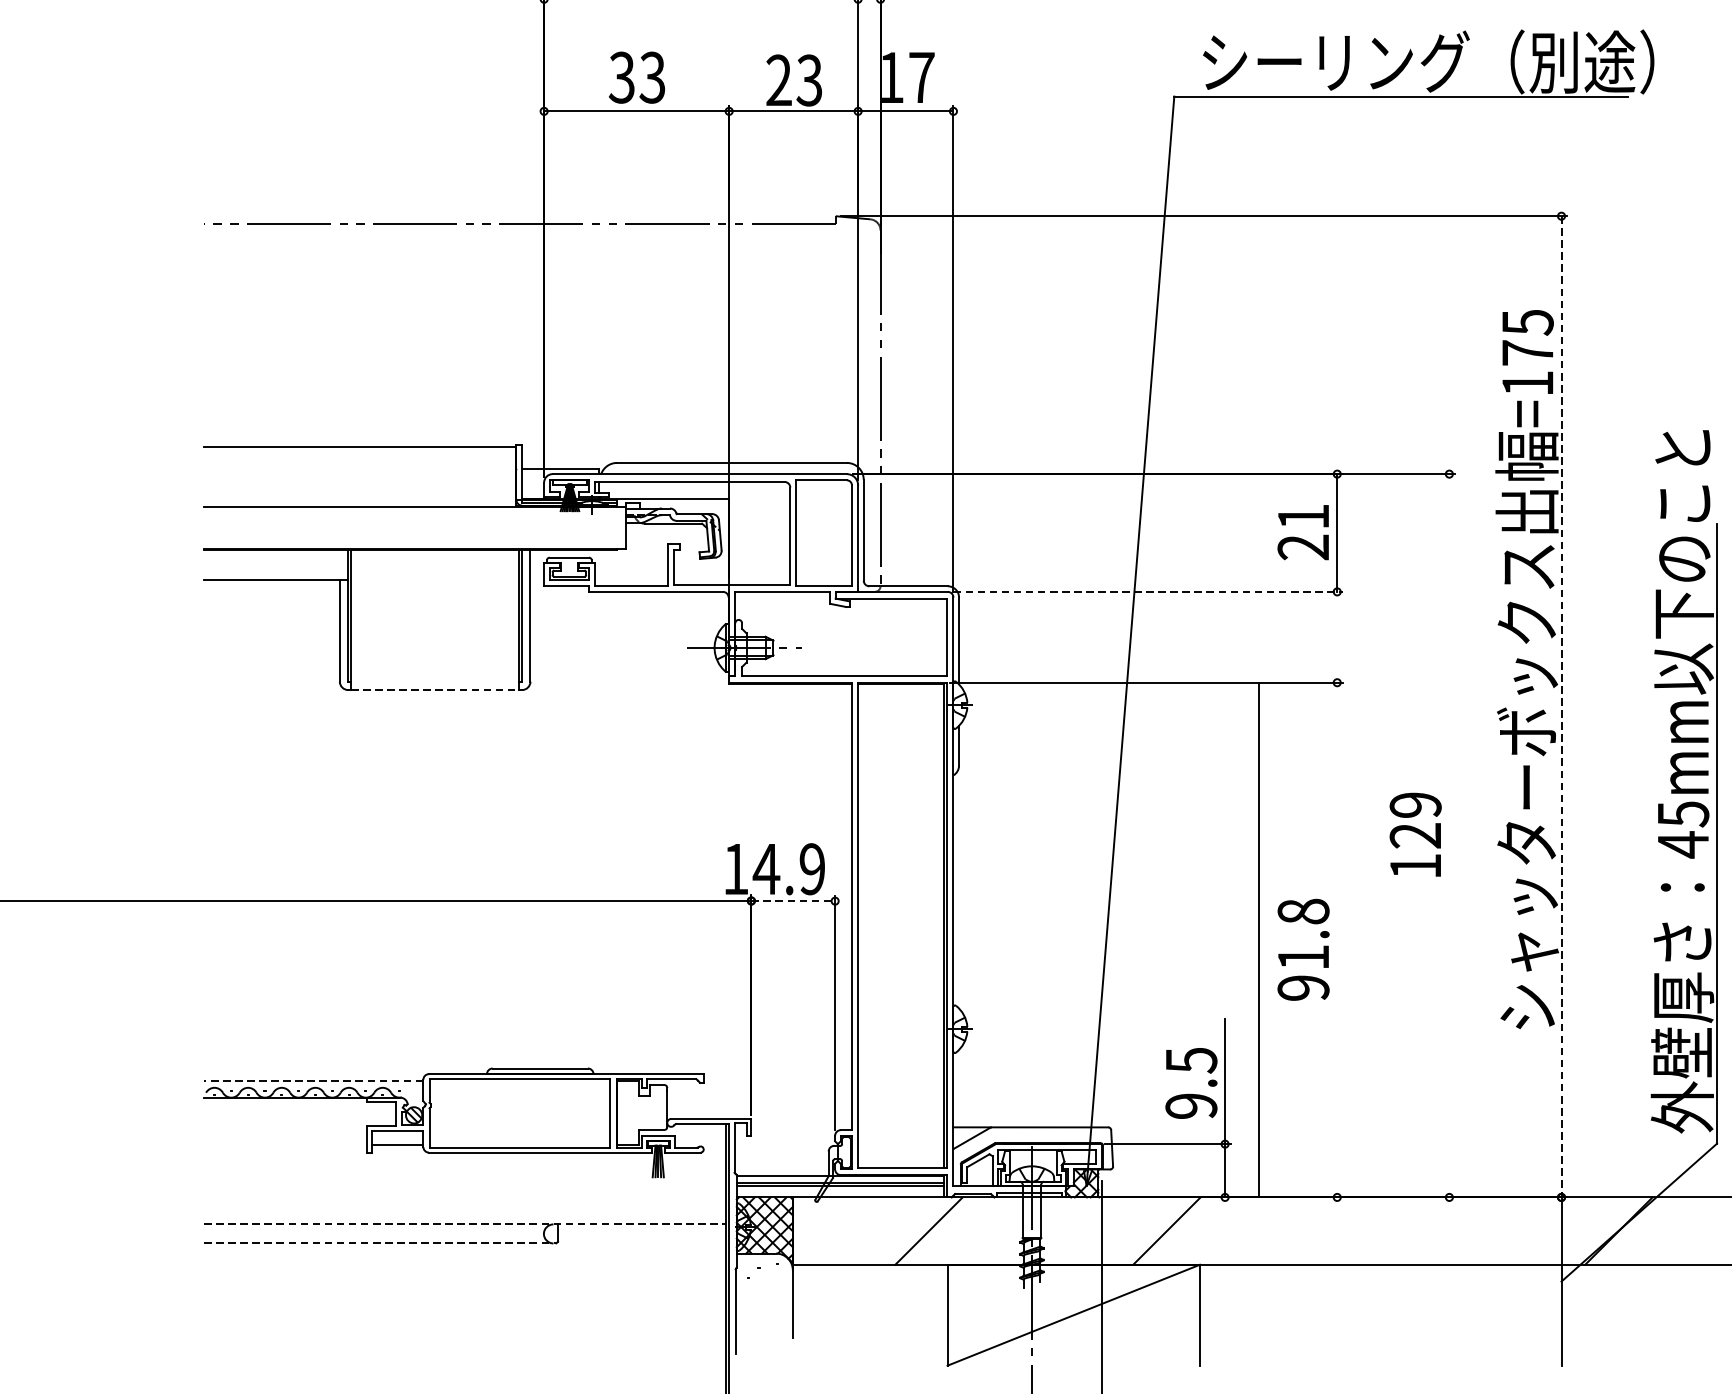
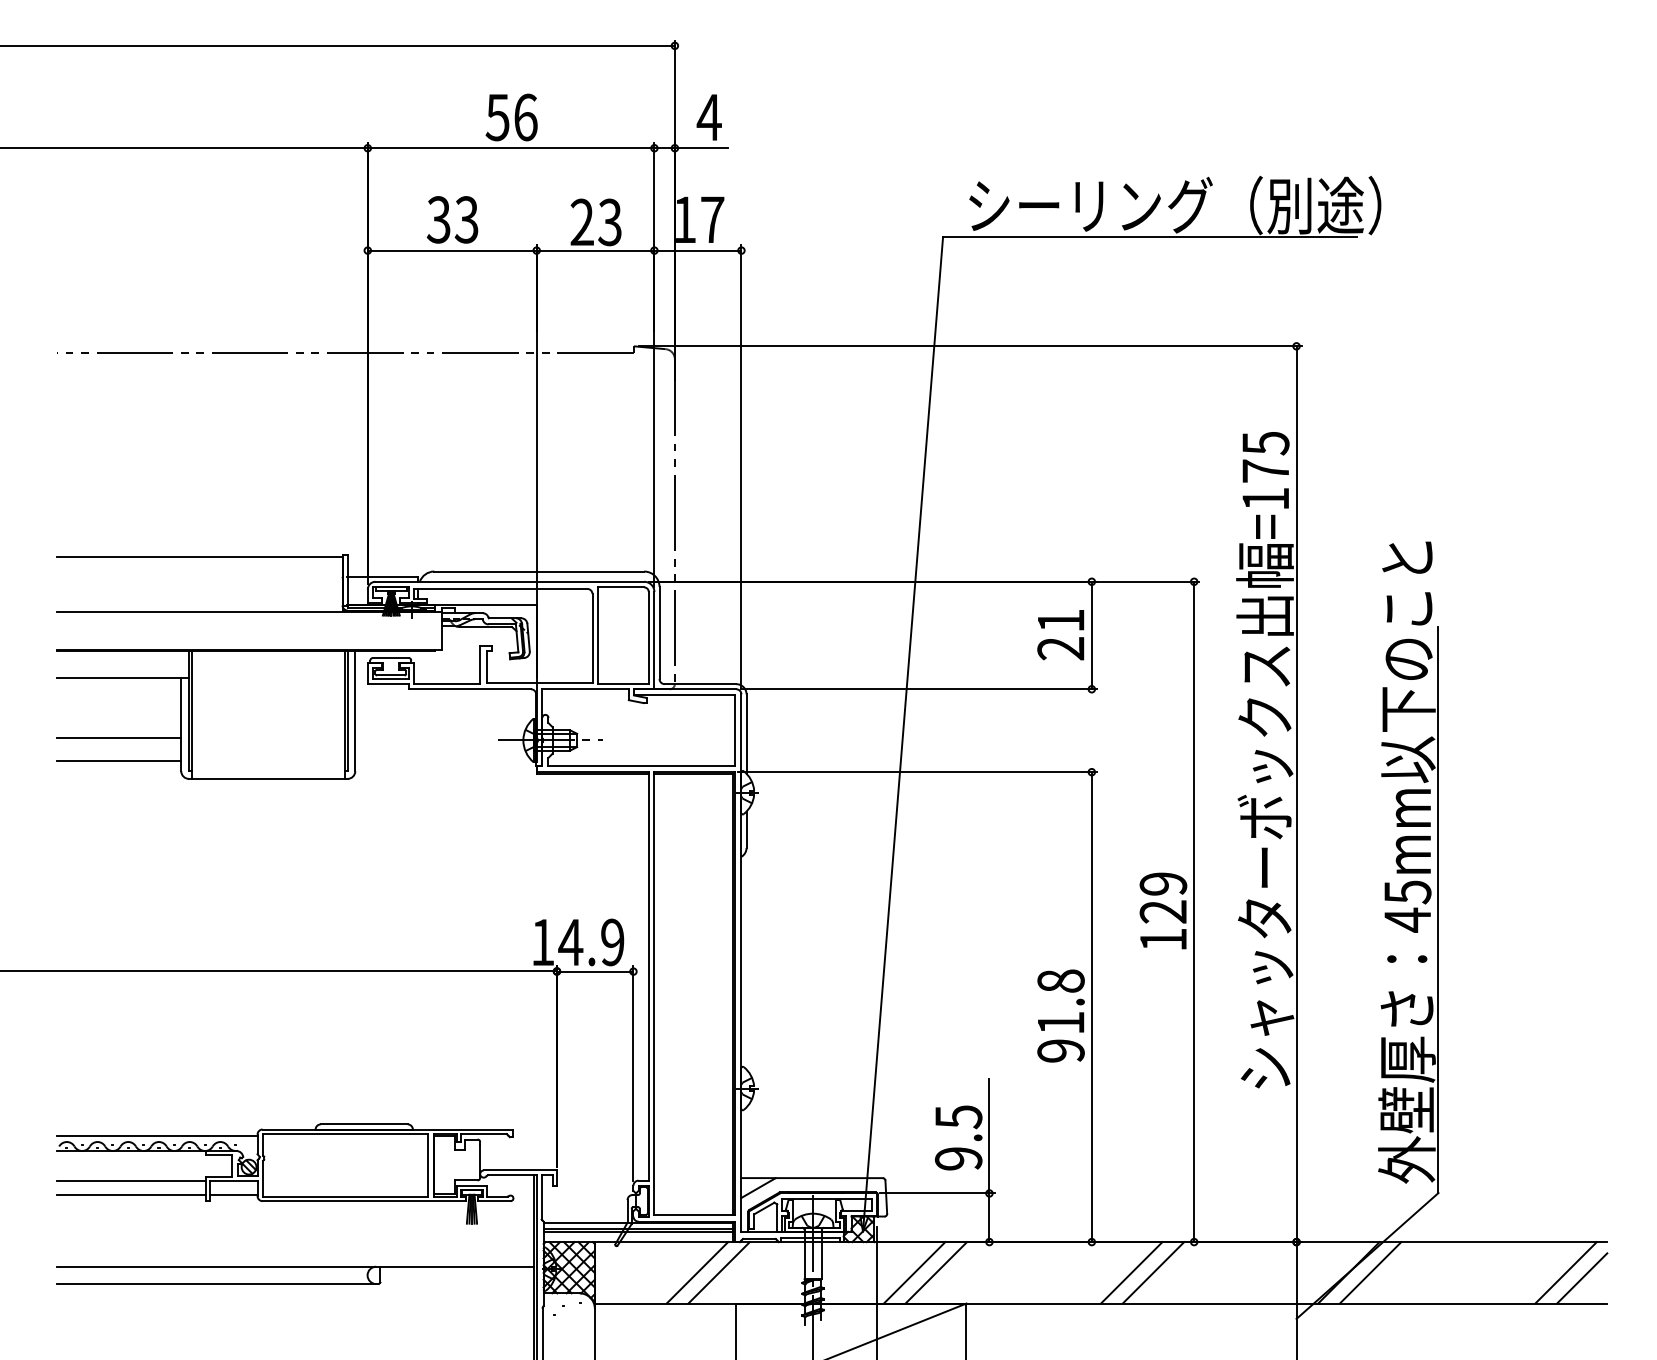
line: (1148, 592) -> (919, 689), dashed -> solid
line: (272, 645) -> (119, 738), added
line: (272, 671) -> (119, 761), added
line: (435, 689) -> (268, 778), dashed -> solid
line: (1561, 707) -> (1296, 794), dashed -> solid
line: (1449, 835) -> (1194, 911), added
line: (793, 901) -> (595, 971), dashed -> solid
line: (1259, 940) -> (1091, 1007), moved
line: (312, 1080) -> (156, 1135), dashed -> solid
line: (285, 1131) -> (131, 1181), added
line: (285, 1145) -> (131, 1194), added
line: (466, 1224) -> (296, 1266), dashed -> solid
line: (905, 1230) -> (697, 1272), added
line: (1143, 1230) -> (914, 1272), added
line: (1380, 1230) -> (1131, 1272), added
line: (1404, 1230) -> (1153, 1272), added
line: (1642, 1230) -> (1370, 1272), added
line: (380, 1243) -> (218, 1284), dashed -> solid

